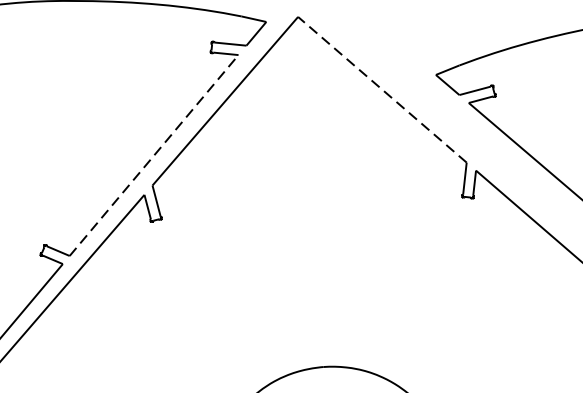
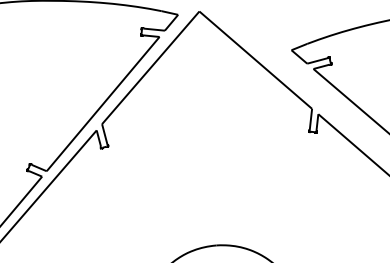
line: (382, 88) -> (255, 59), dashed -> solid
line: (154, 156) -> (103, 104), dashed -> solid

